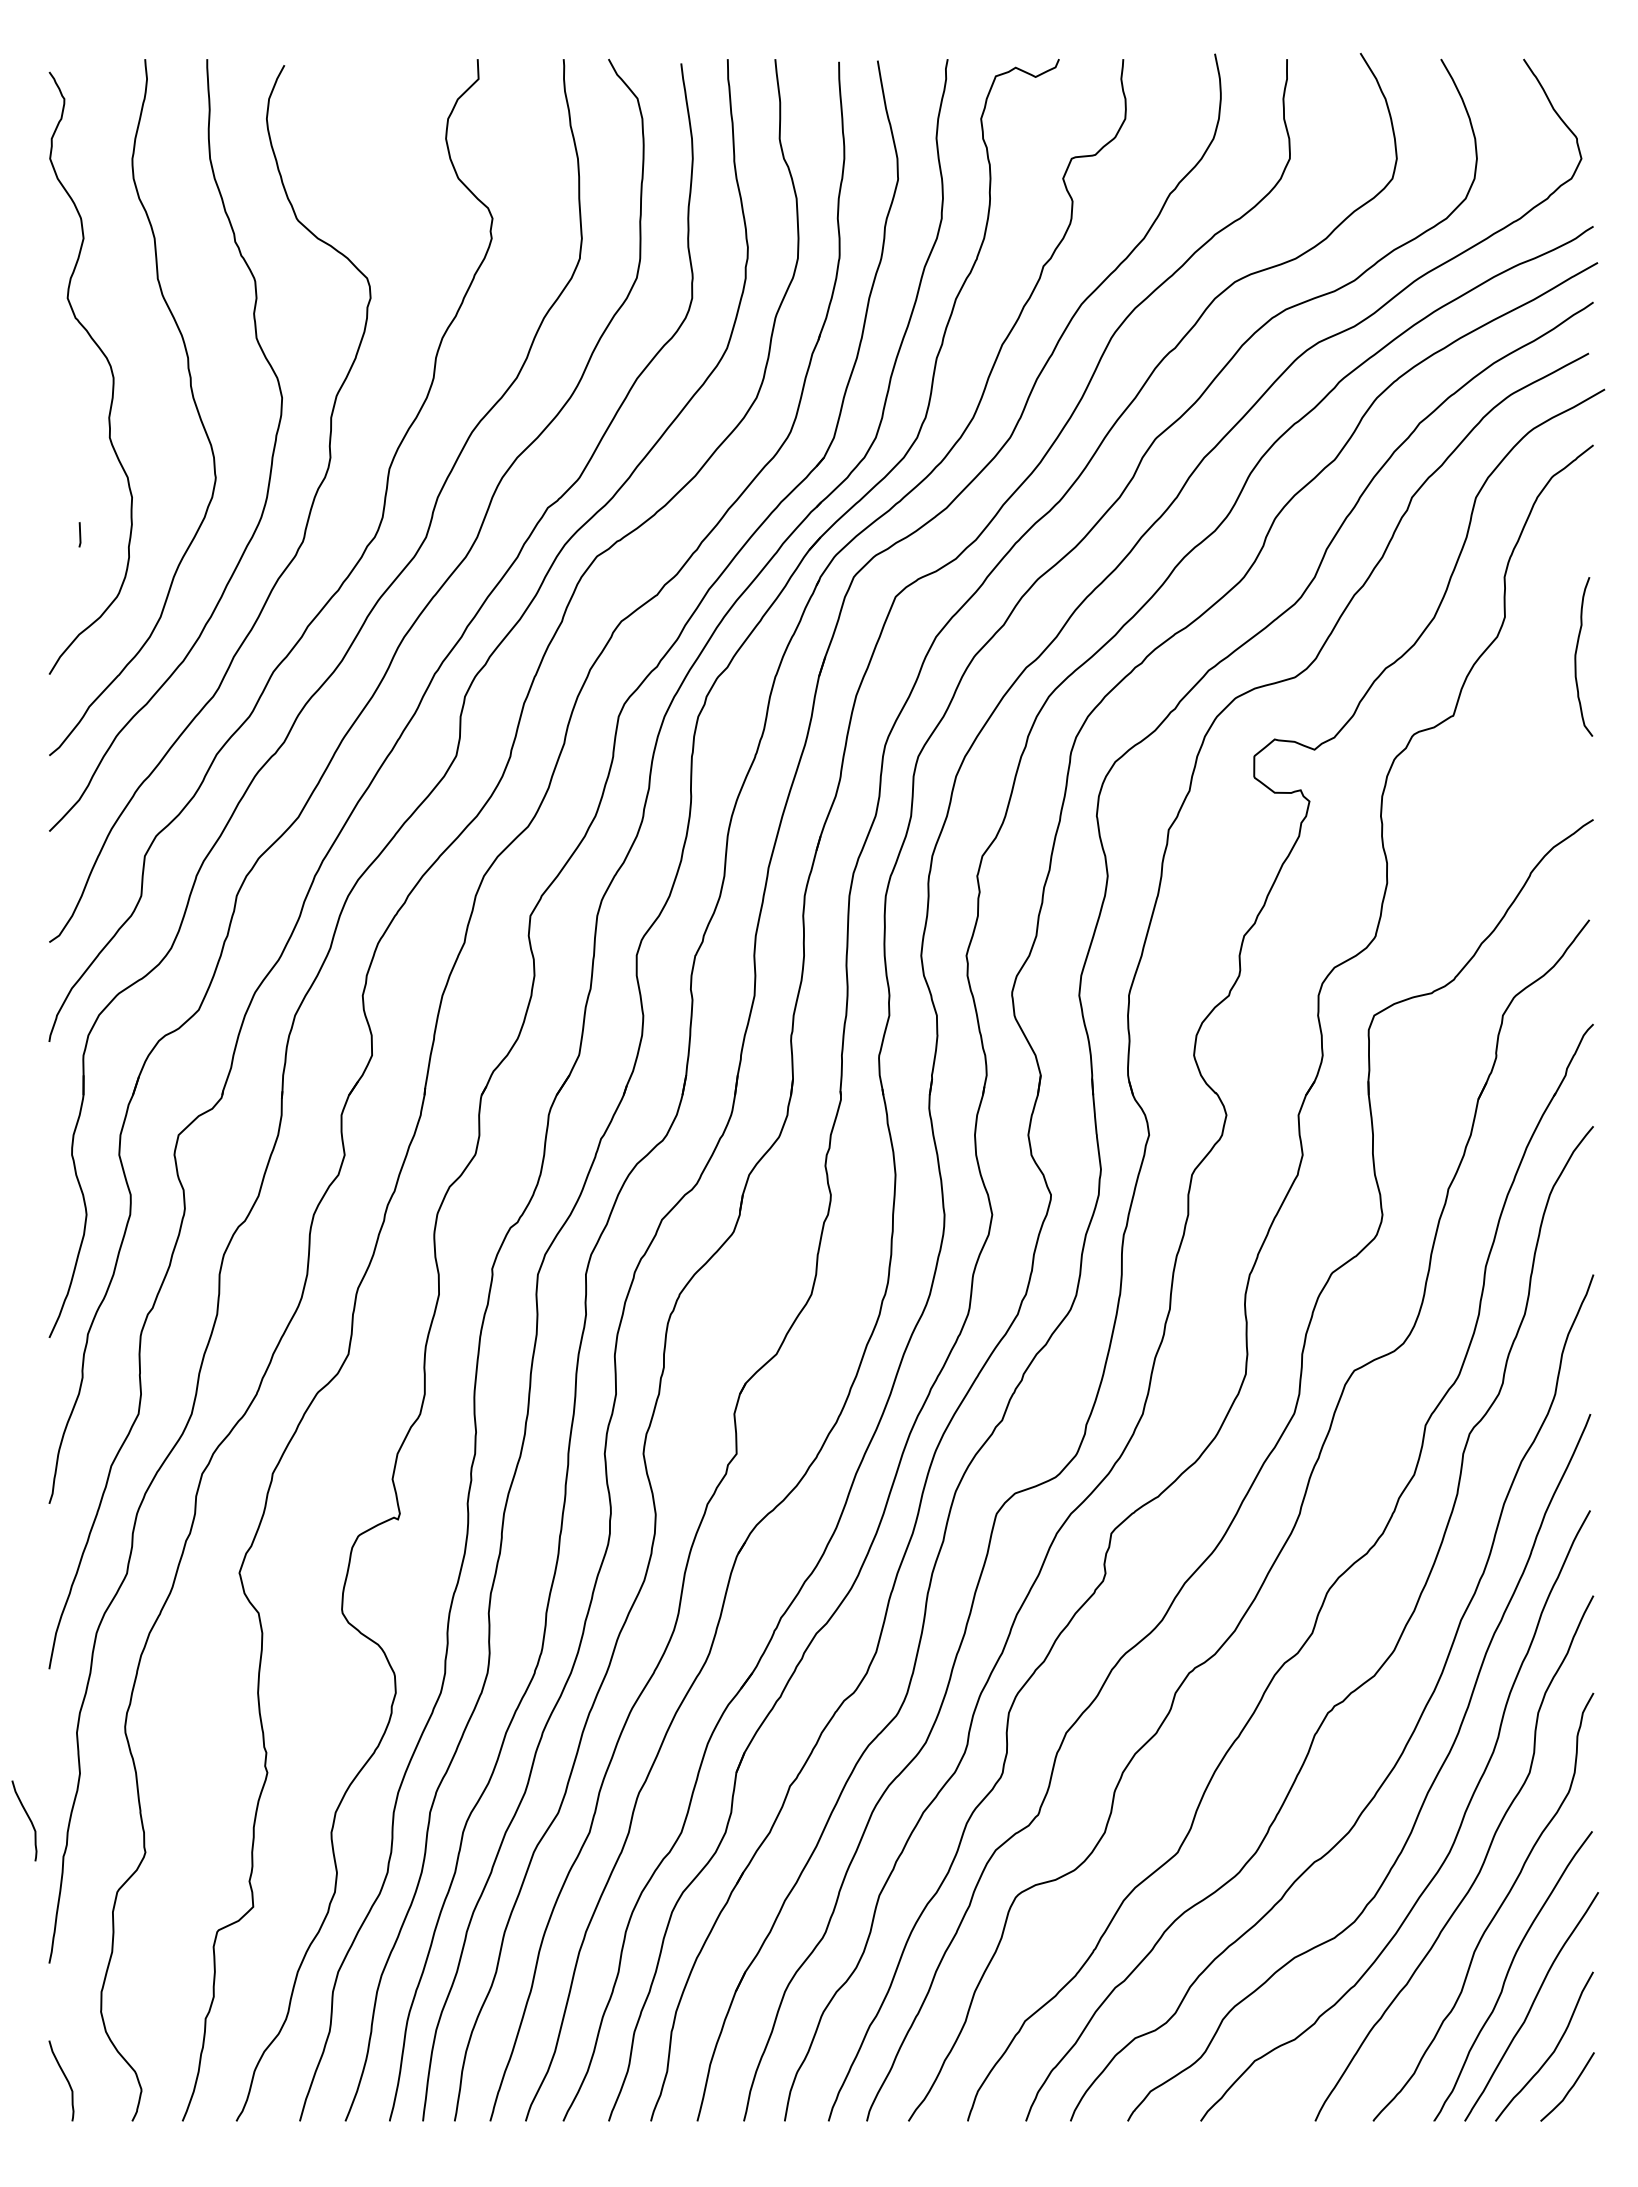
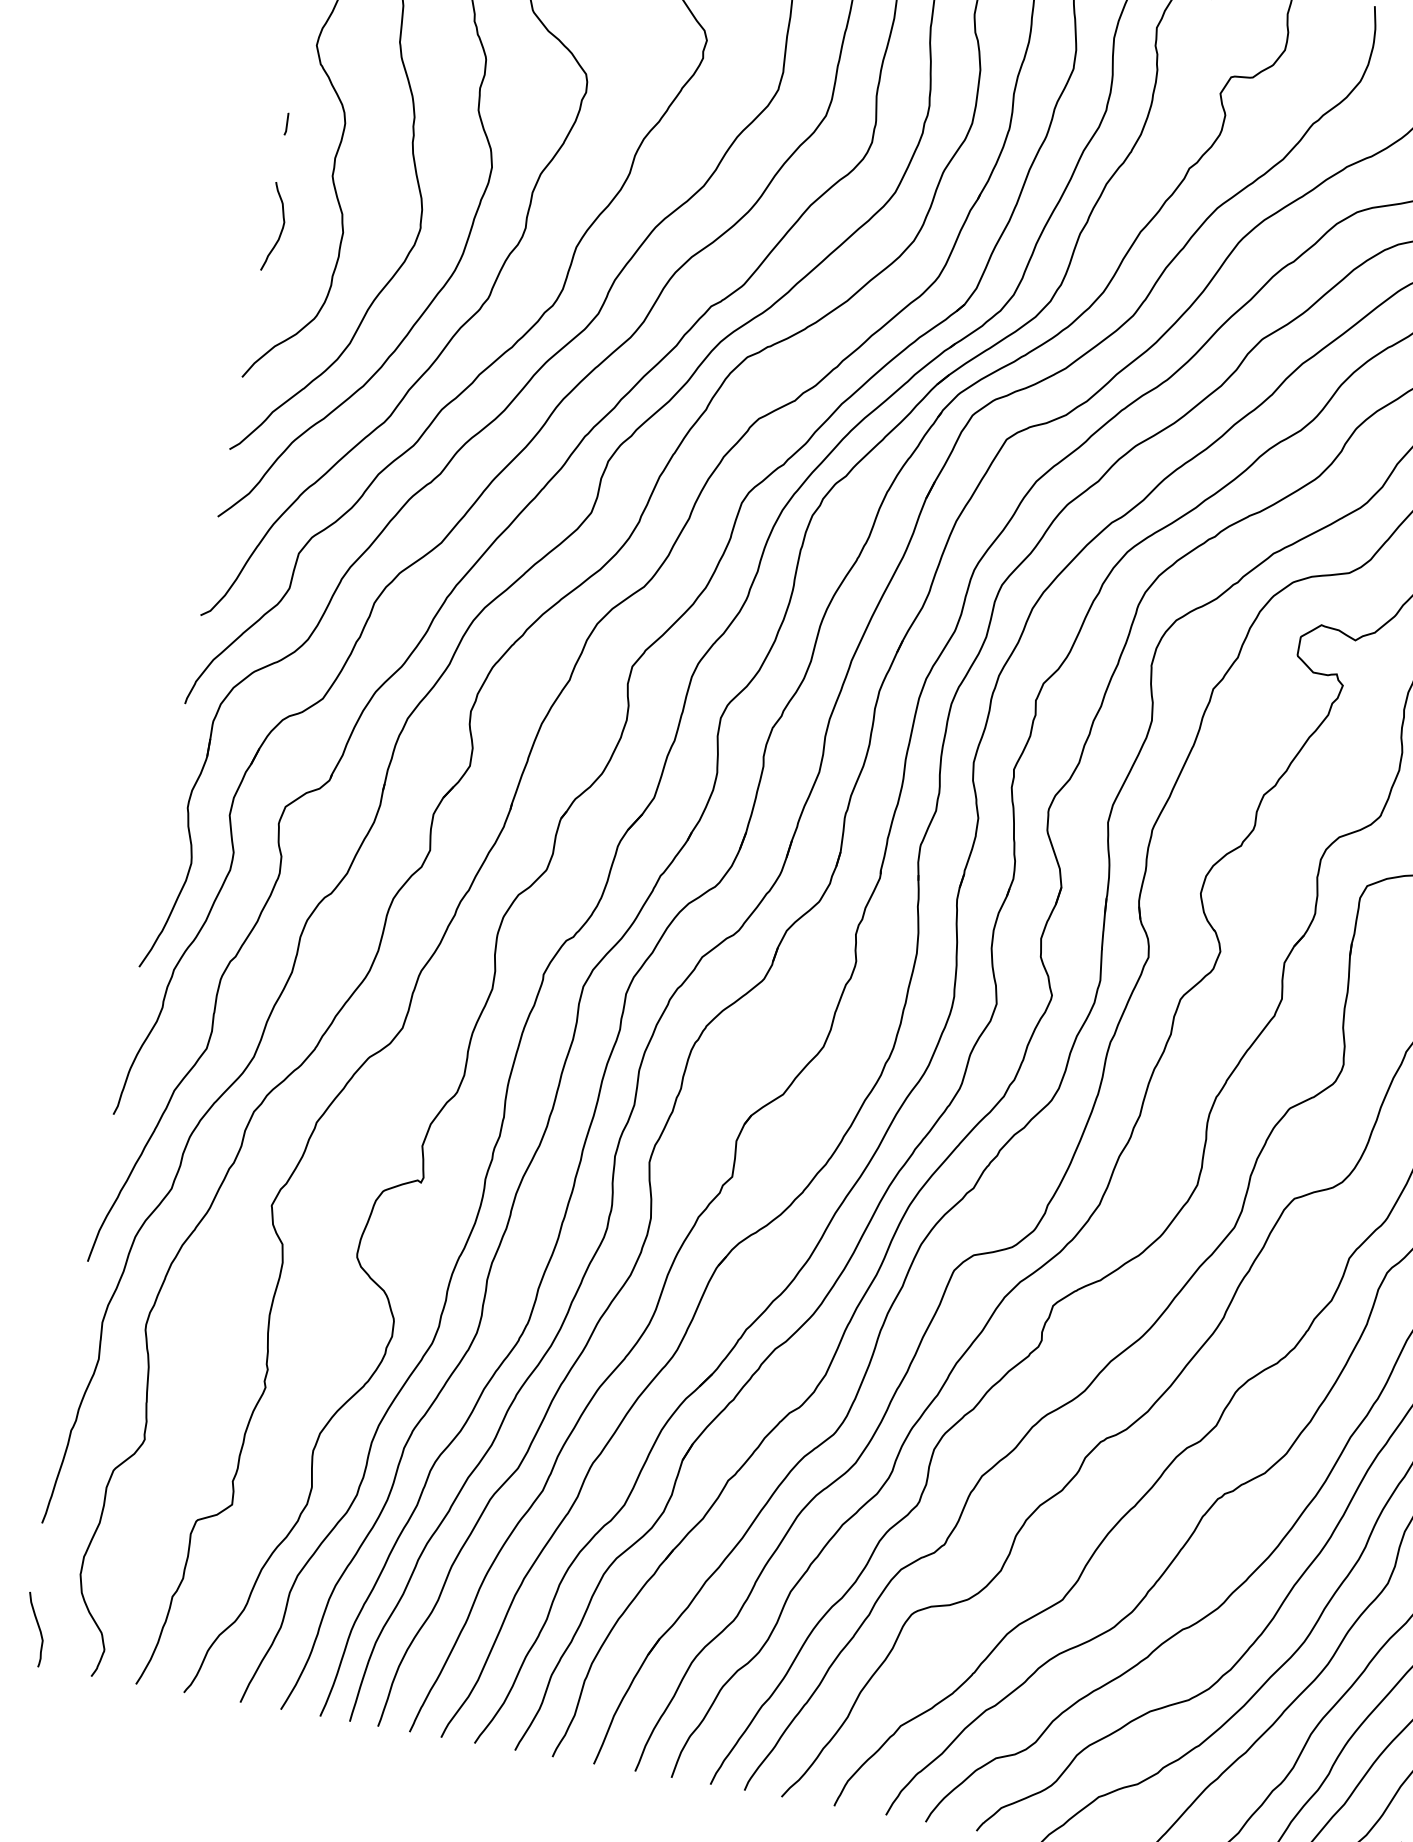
curve: (64, 504) -> (281, 228), added
line: (79, 534) -> (286, 123), moved
curve: (27, 1817) -> (45, 1390), removed

